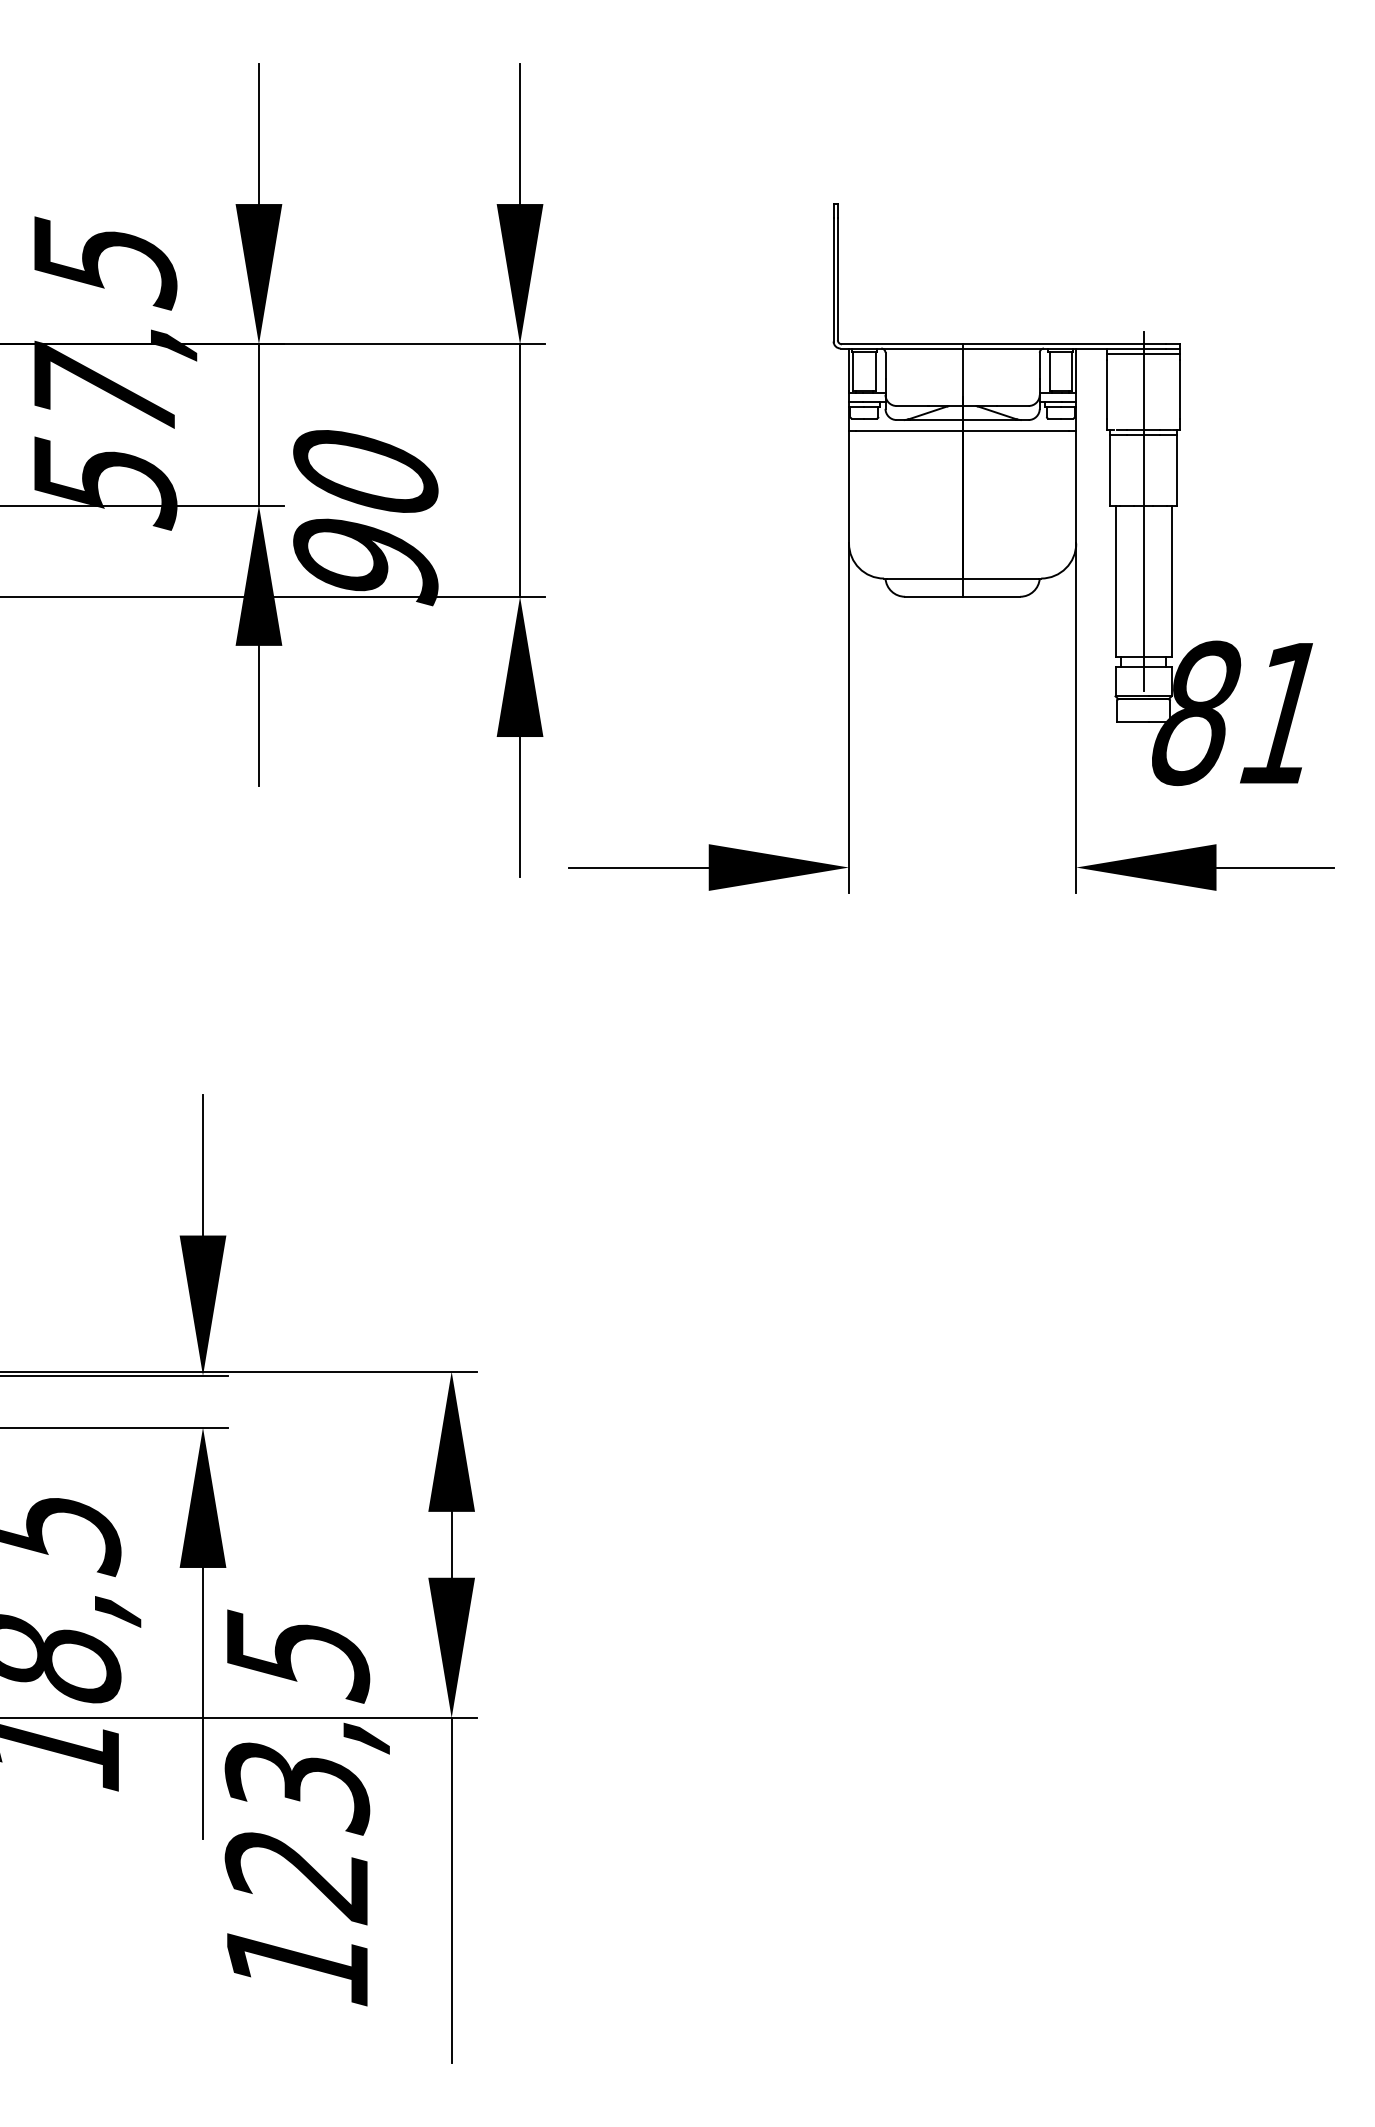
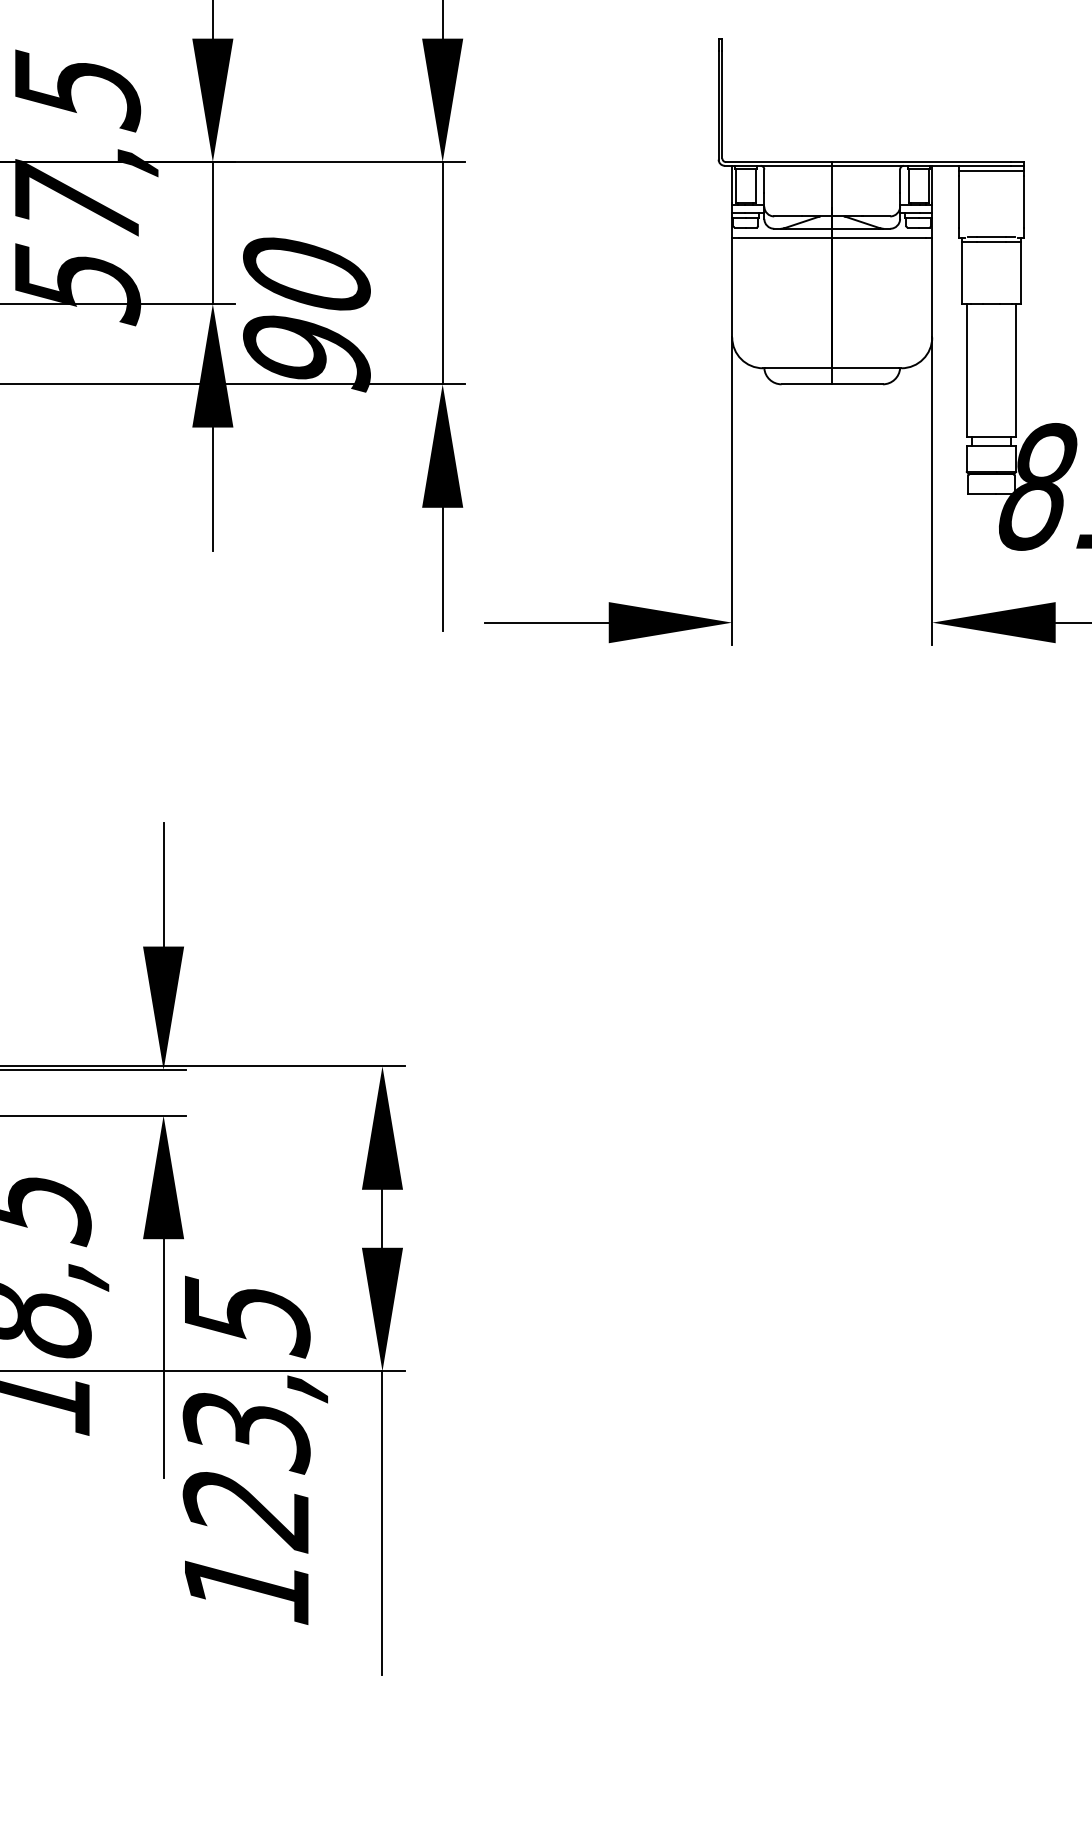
line: (1143, 510) -> (991, 308), removed

